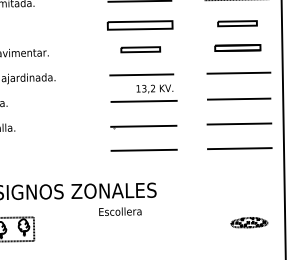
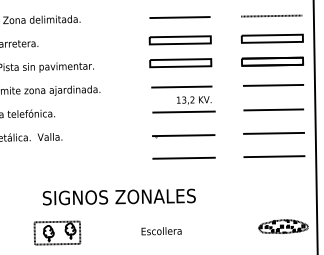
part: (236, 23) -> (271, 38), size x1.67
part: (237, 47) -> (272, 61), size x1.43
part: (140, 49) -> (180, 63), size x1.67
text: (120, 211) -> (161, 231), moved
part: (249, 222) -> (283, 226), size x1.43

